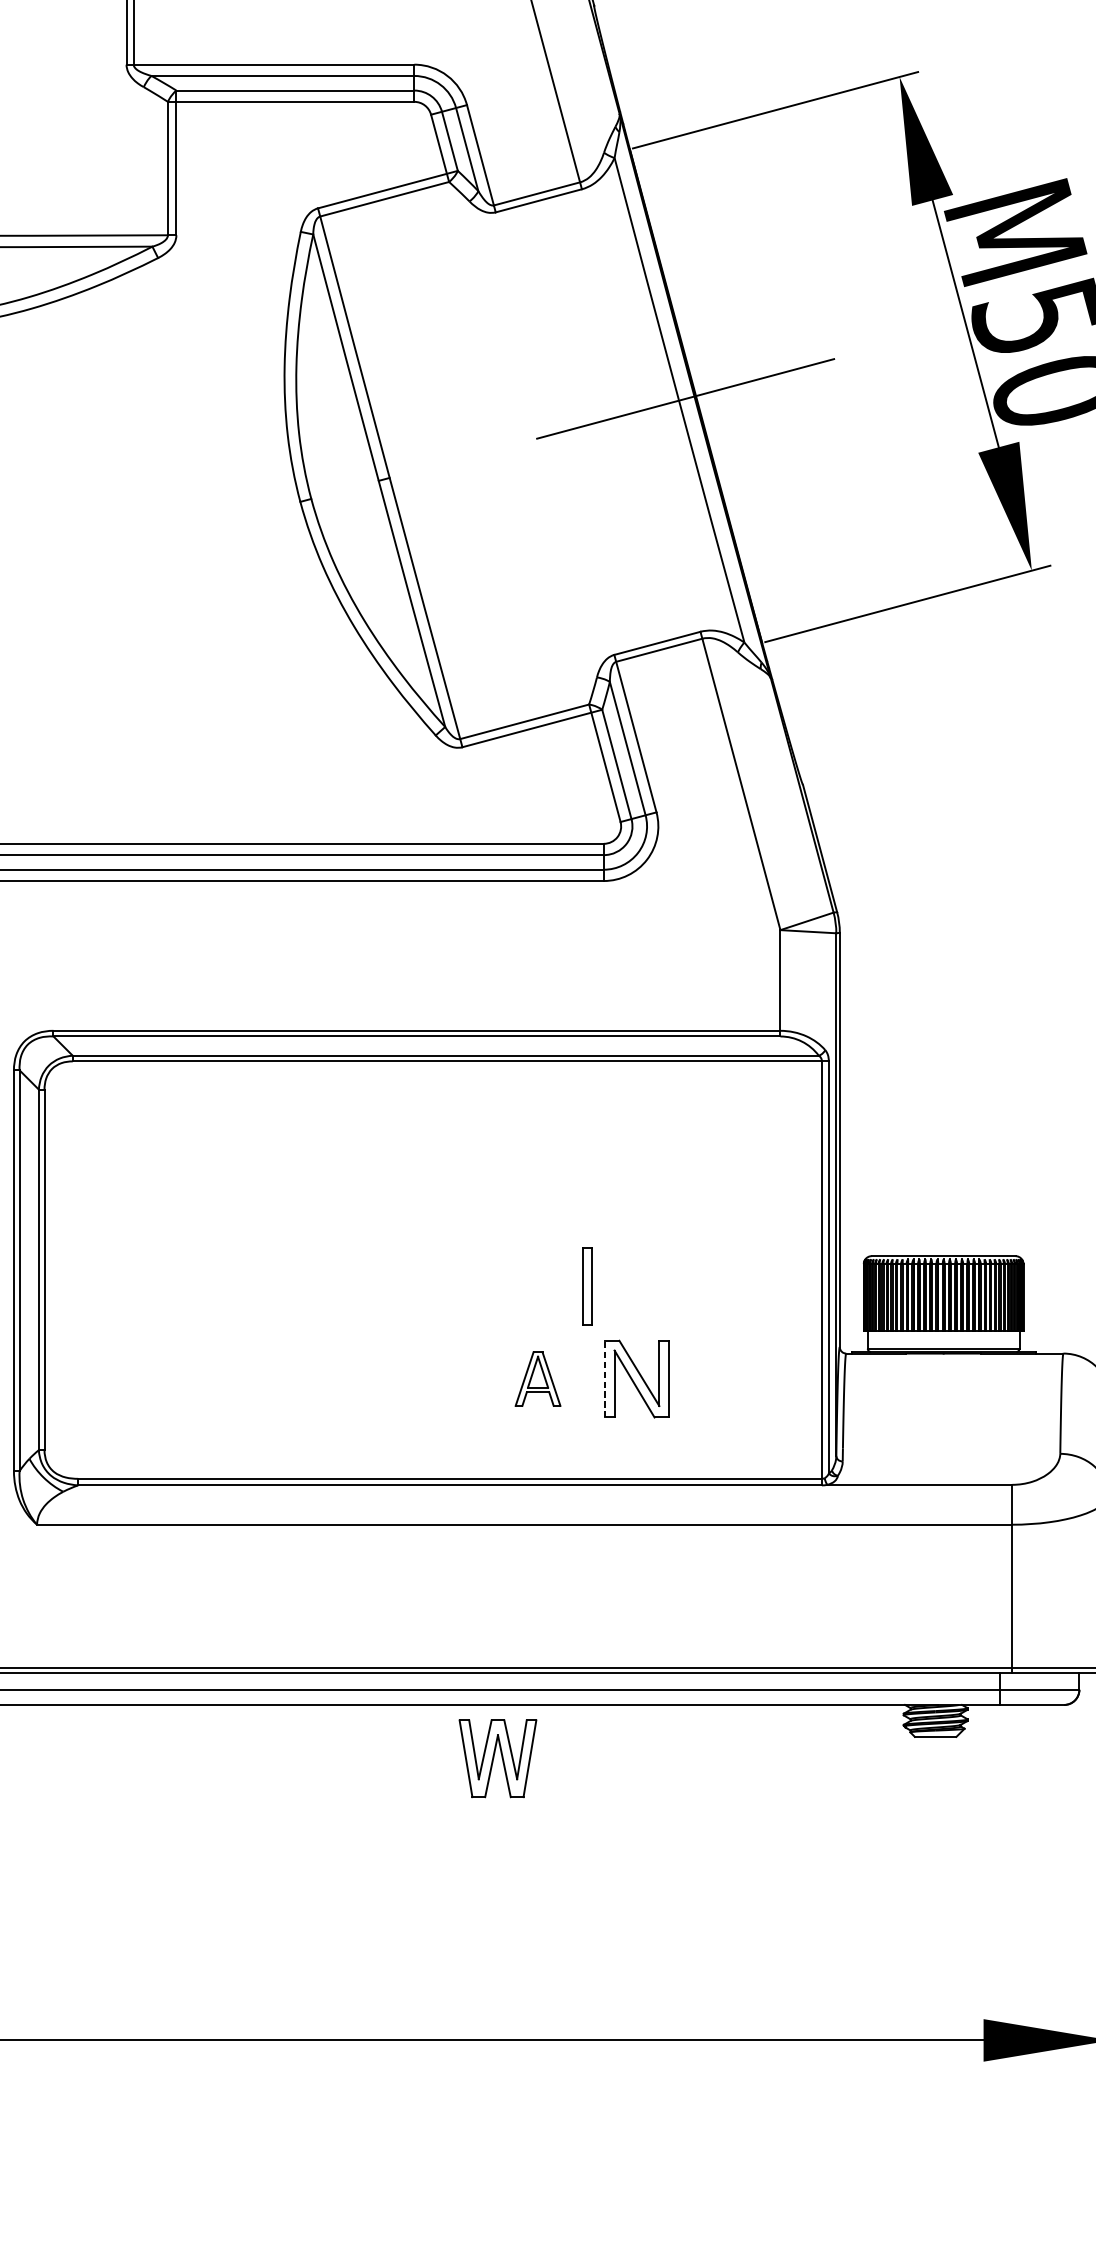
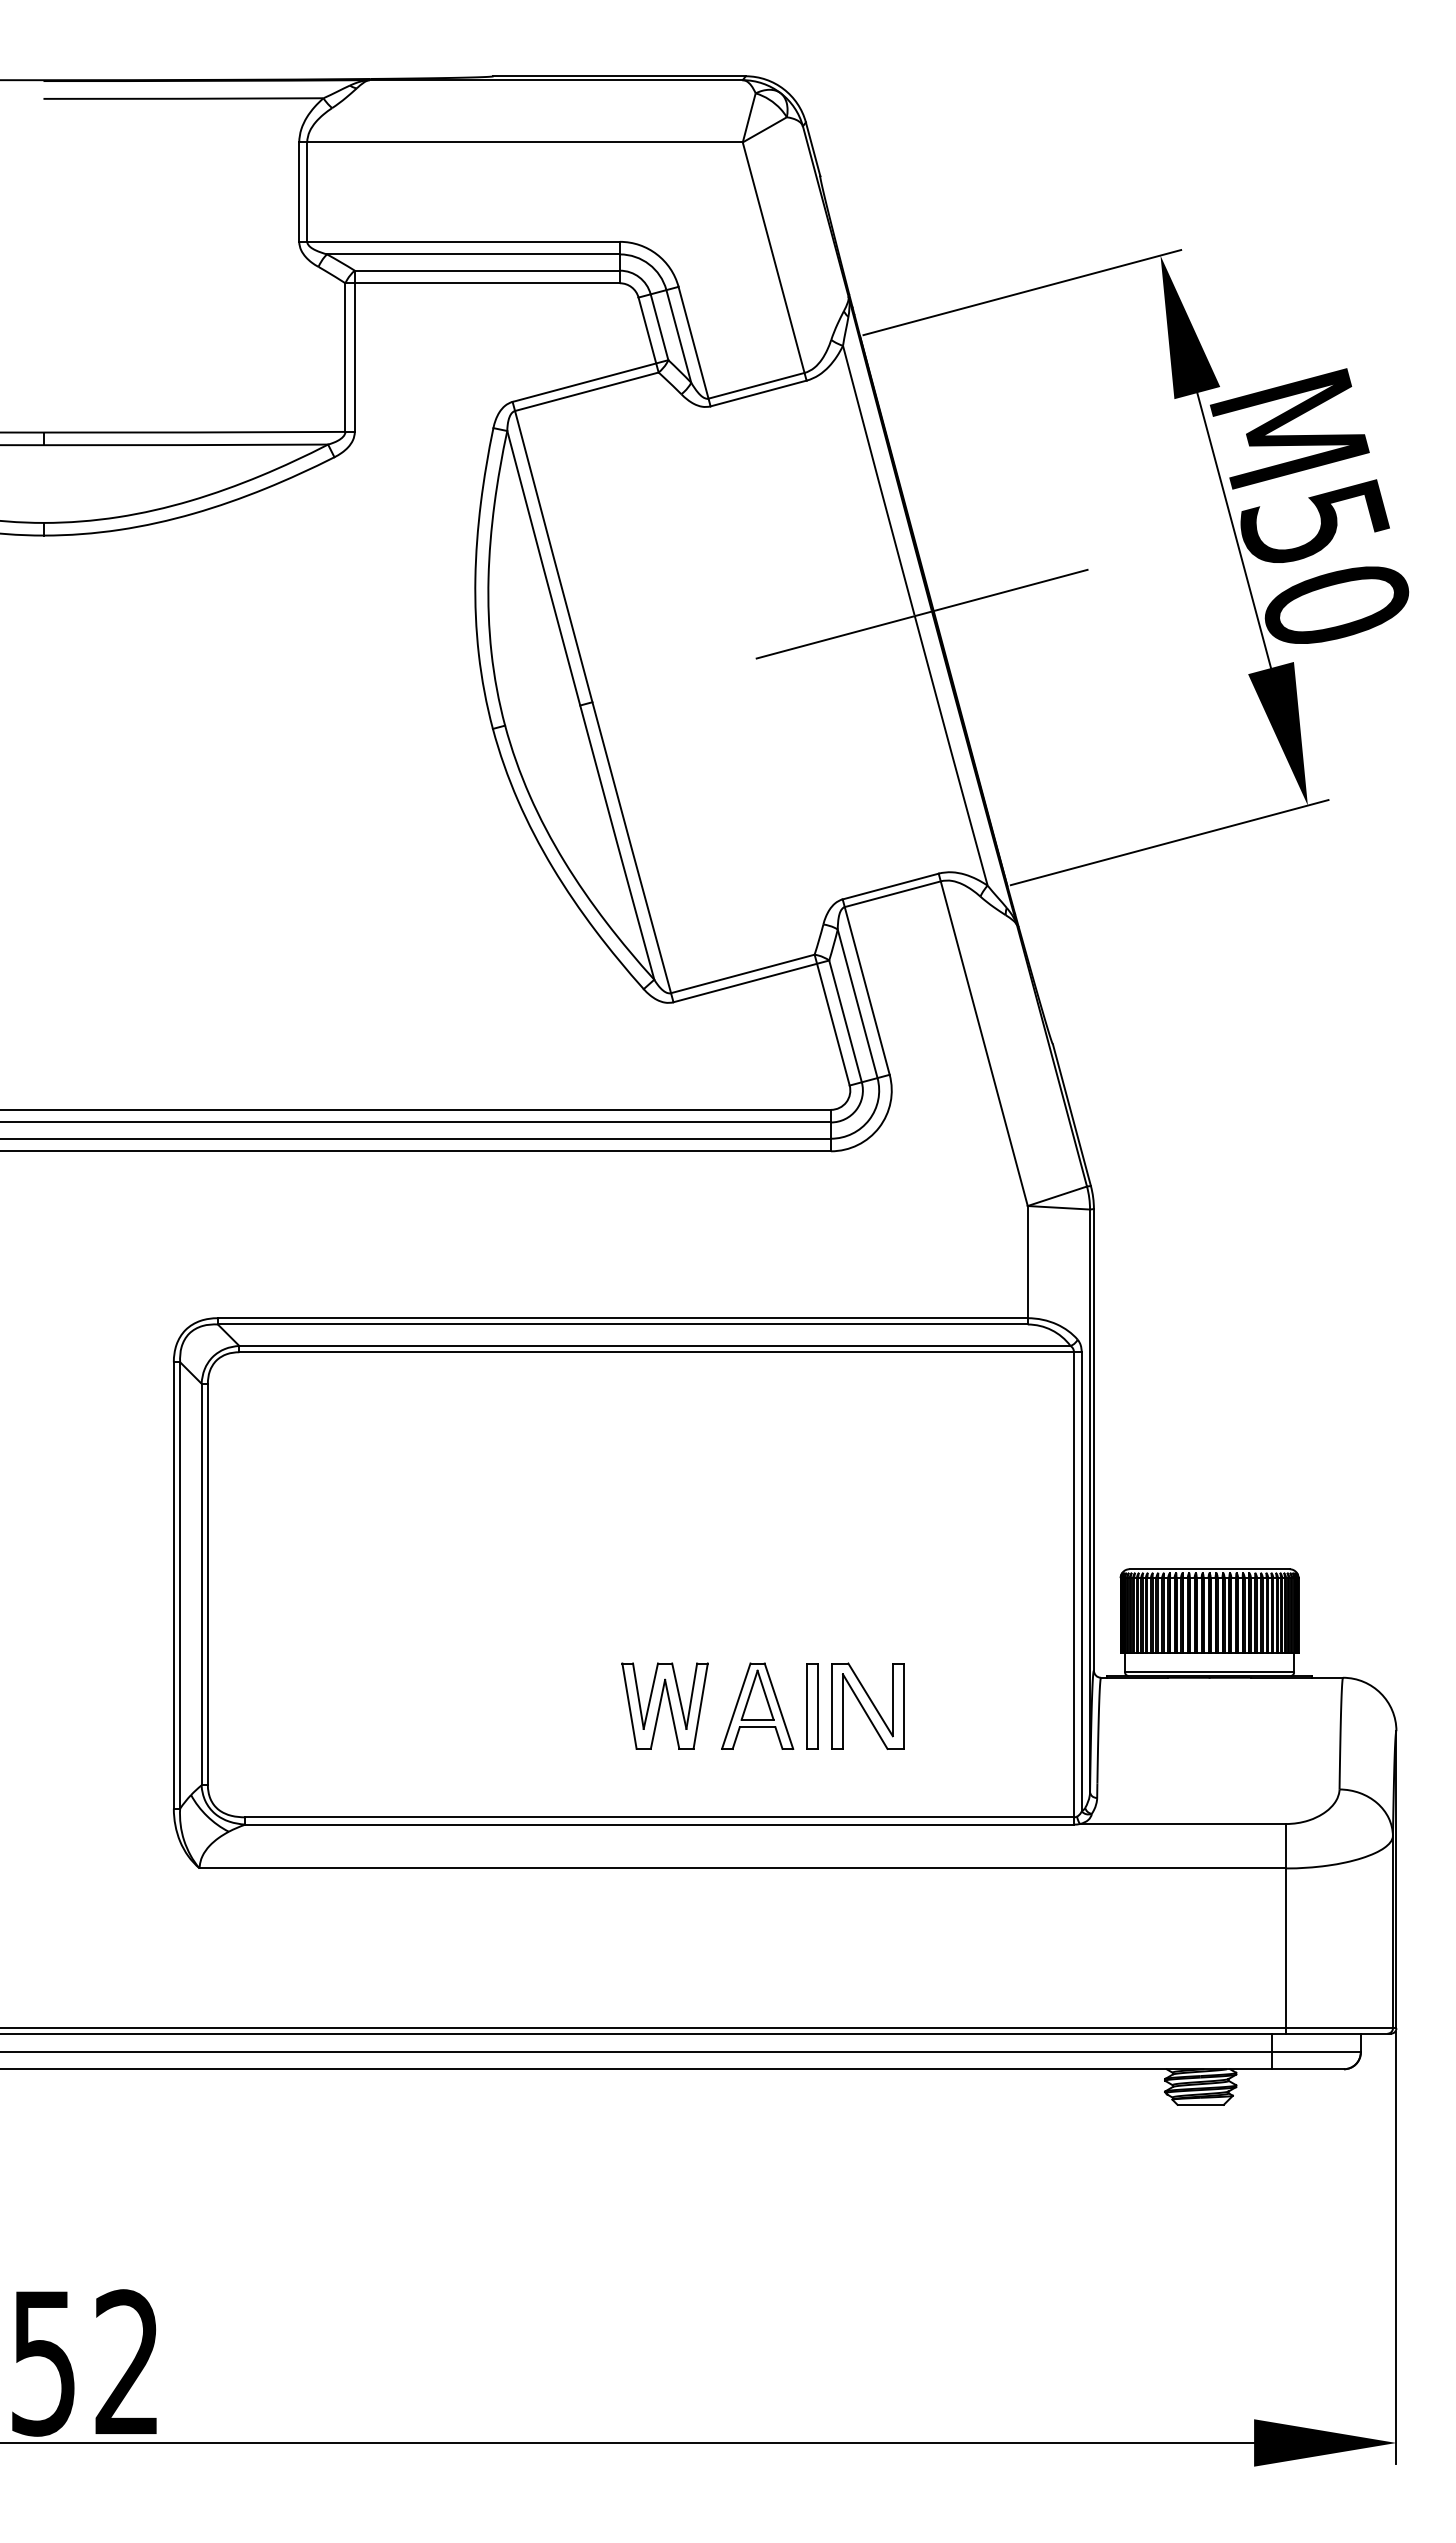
part: (587, 1286) -> (812, 1706), moved
part: (537, 1378) -> (757, 1705), size x1.43
line: (605, 1379) -> (832, 1706), dashed -> solid
part: (497, 1758) -> (664, 1705), moved

